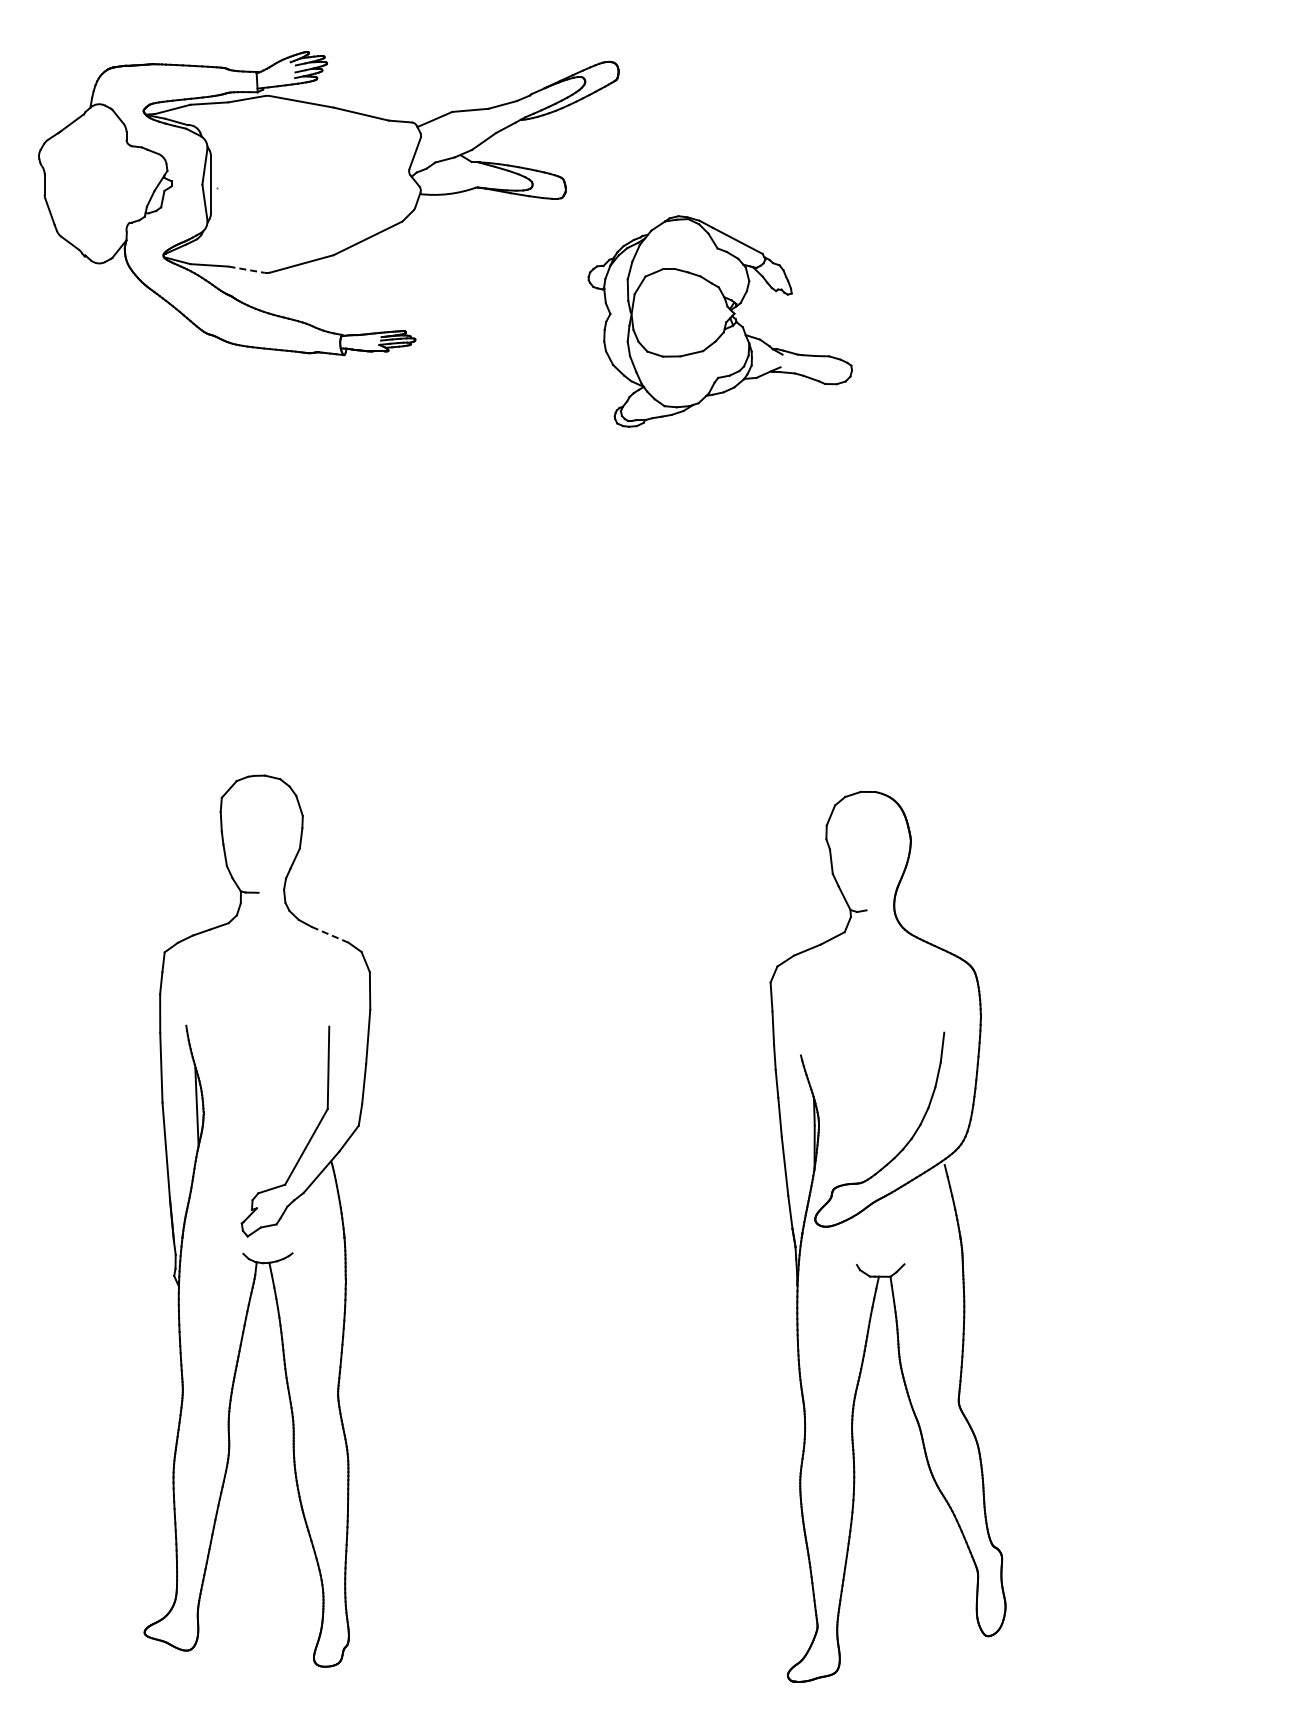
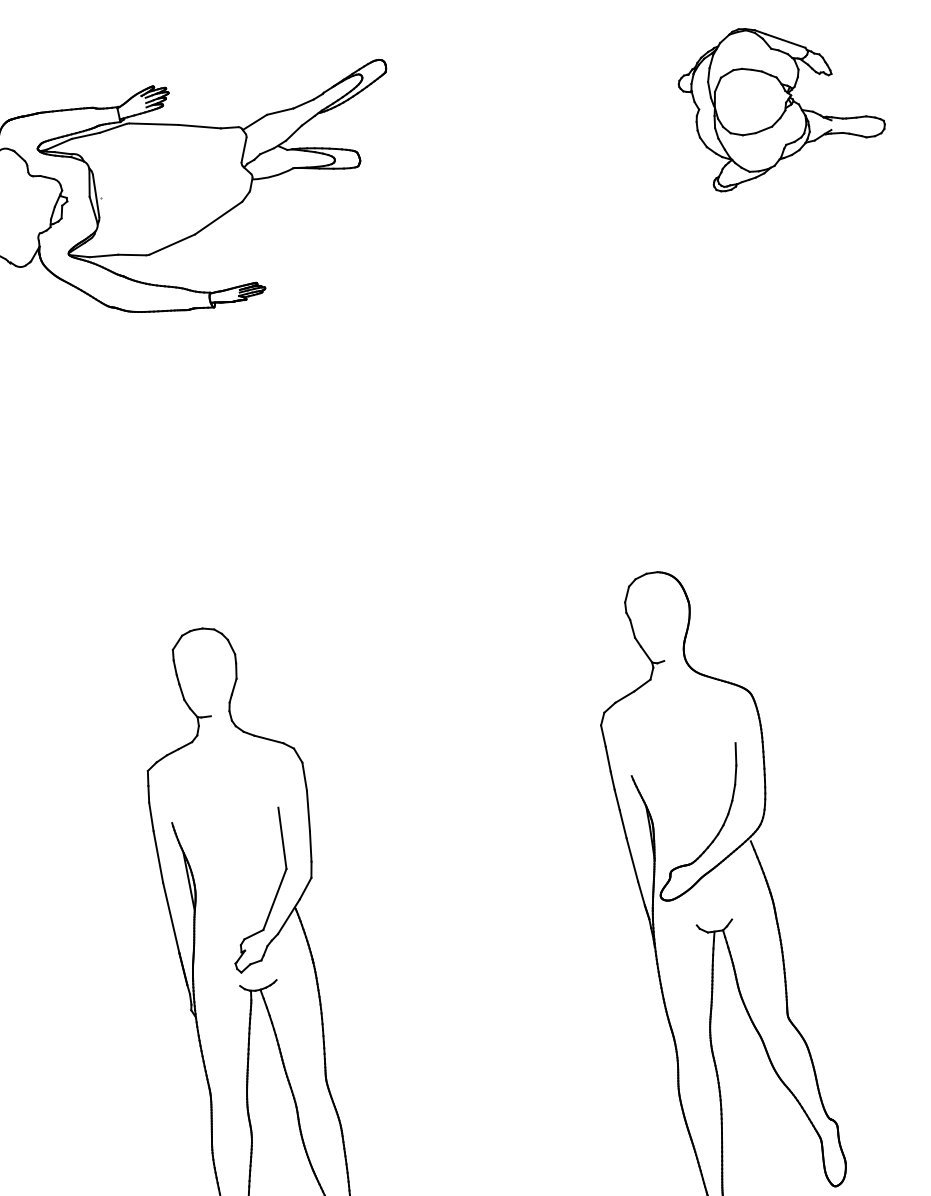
line: (247, 269) -> (132, 254), dashed -> solid
part: (719, 321) -> (780, 102), moved
line: (330, 935) -> (269, 739), dashed -> solid

